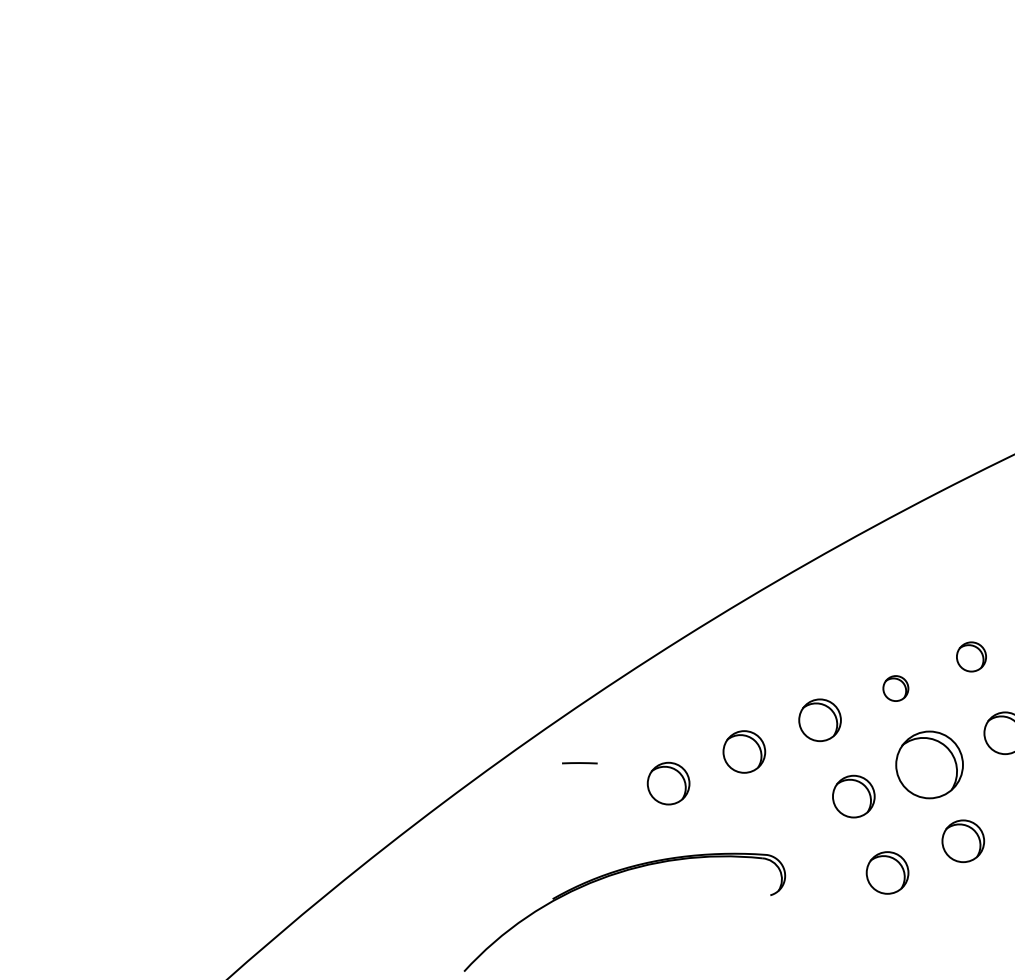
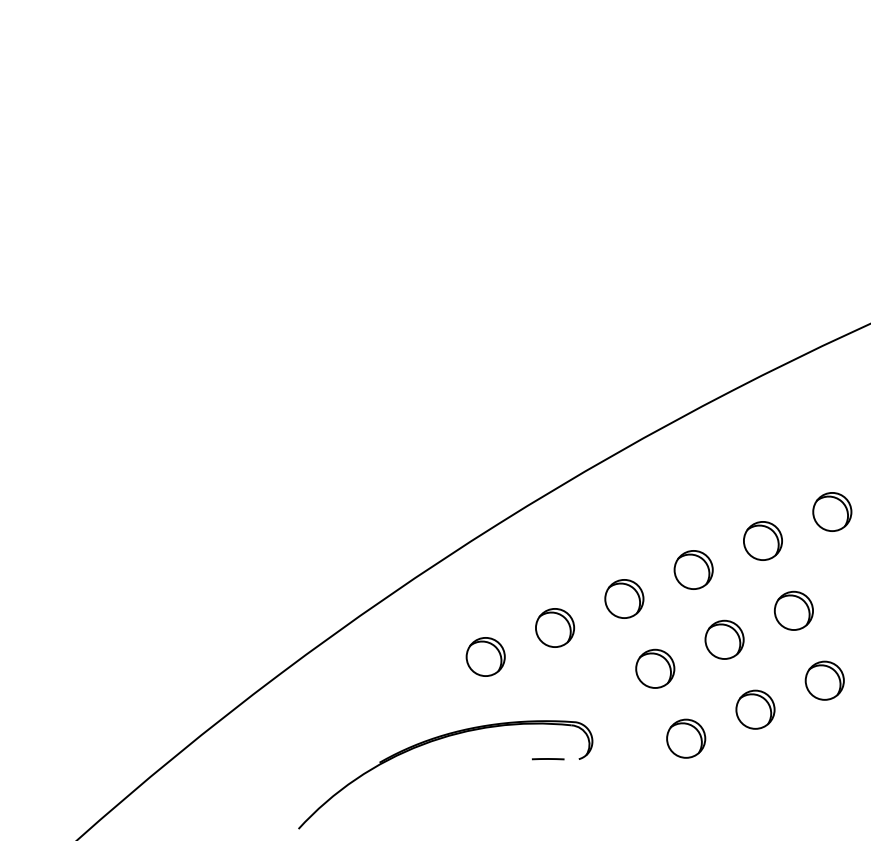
part: (971, 656) -> (762, 540), size x1.43
part: (895, 688) -> (693, 569), size x1.67
line: (579, 763) -> (547, 759), moved
part: (929, 764) -> (724, 639), size x0.62

